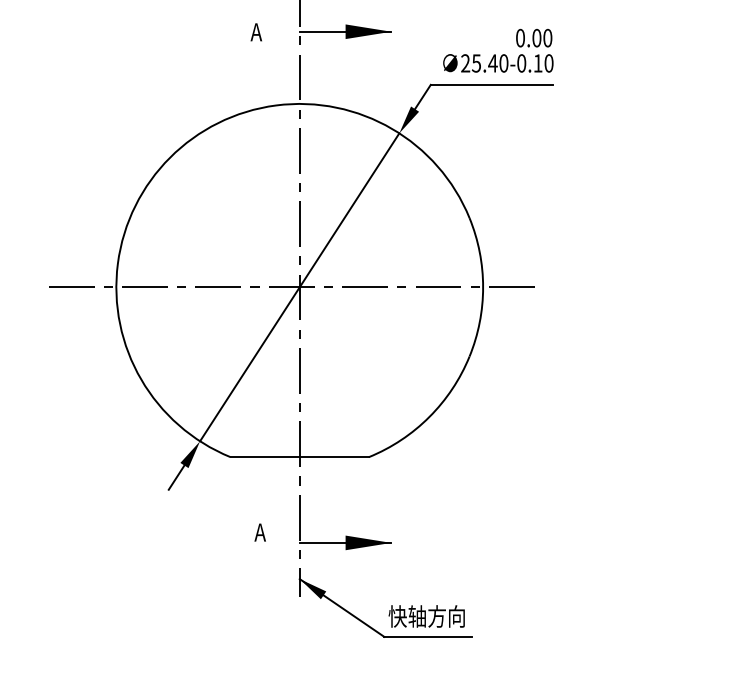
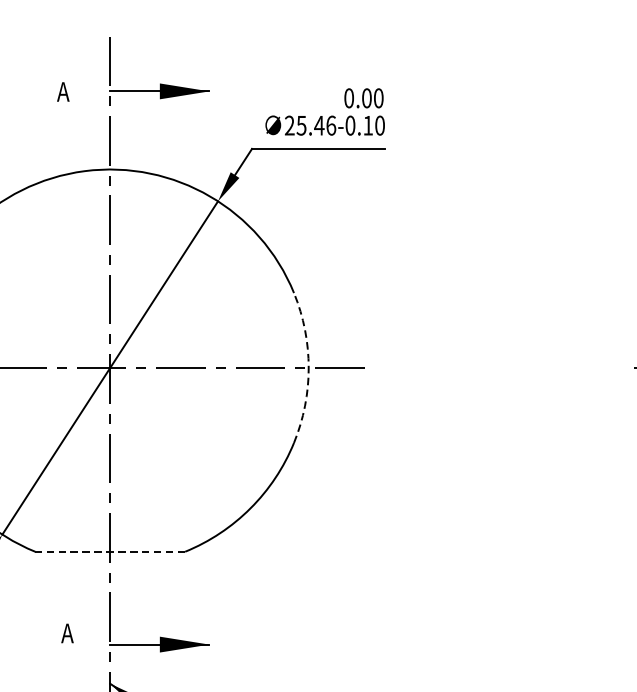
text: (503, 63) -> (330, 125), 25.40 -> 25.46
arc: (483, 287) -> (309, 368), solid -> dashed
line: (299, 457) -> (109, 552), solid -> dashed

